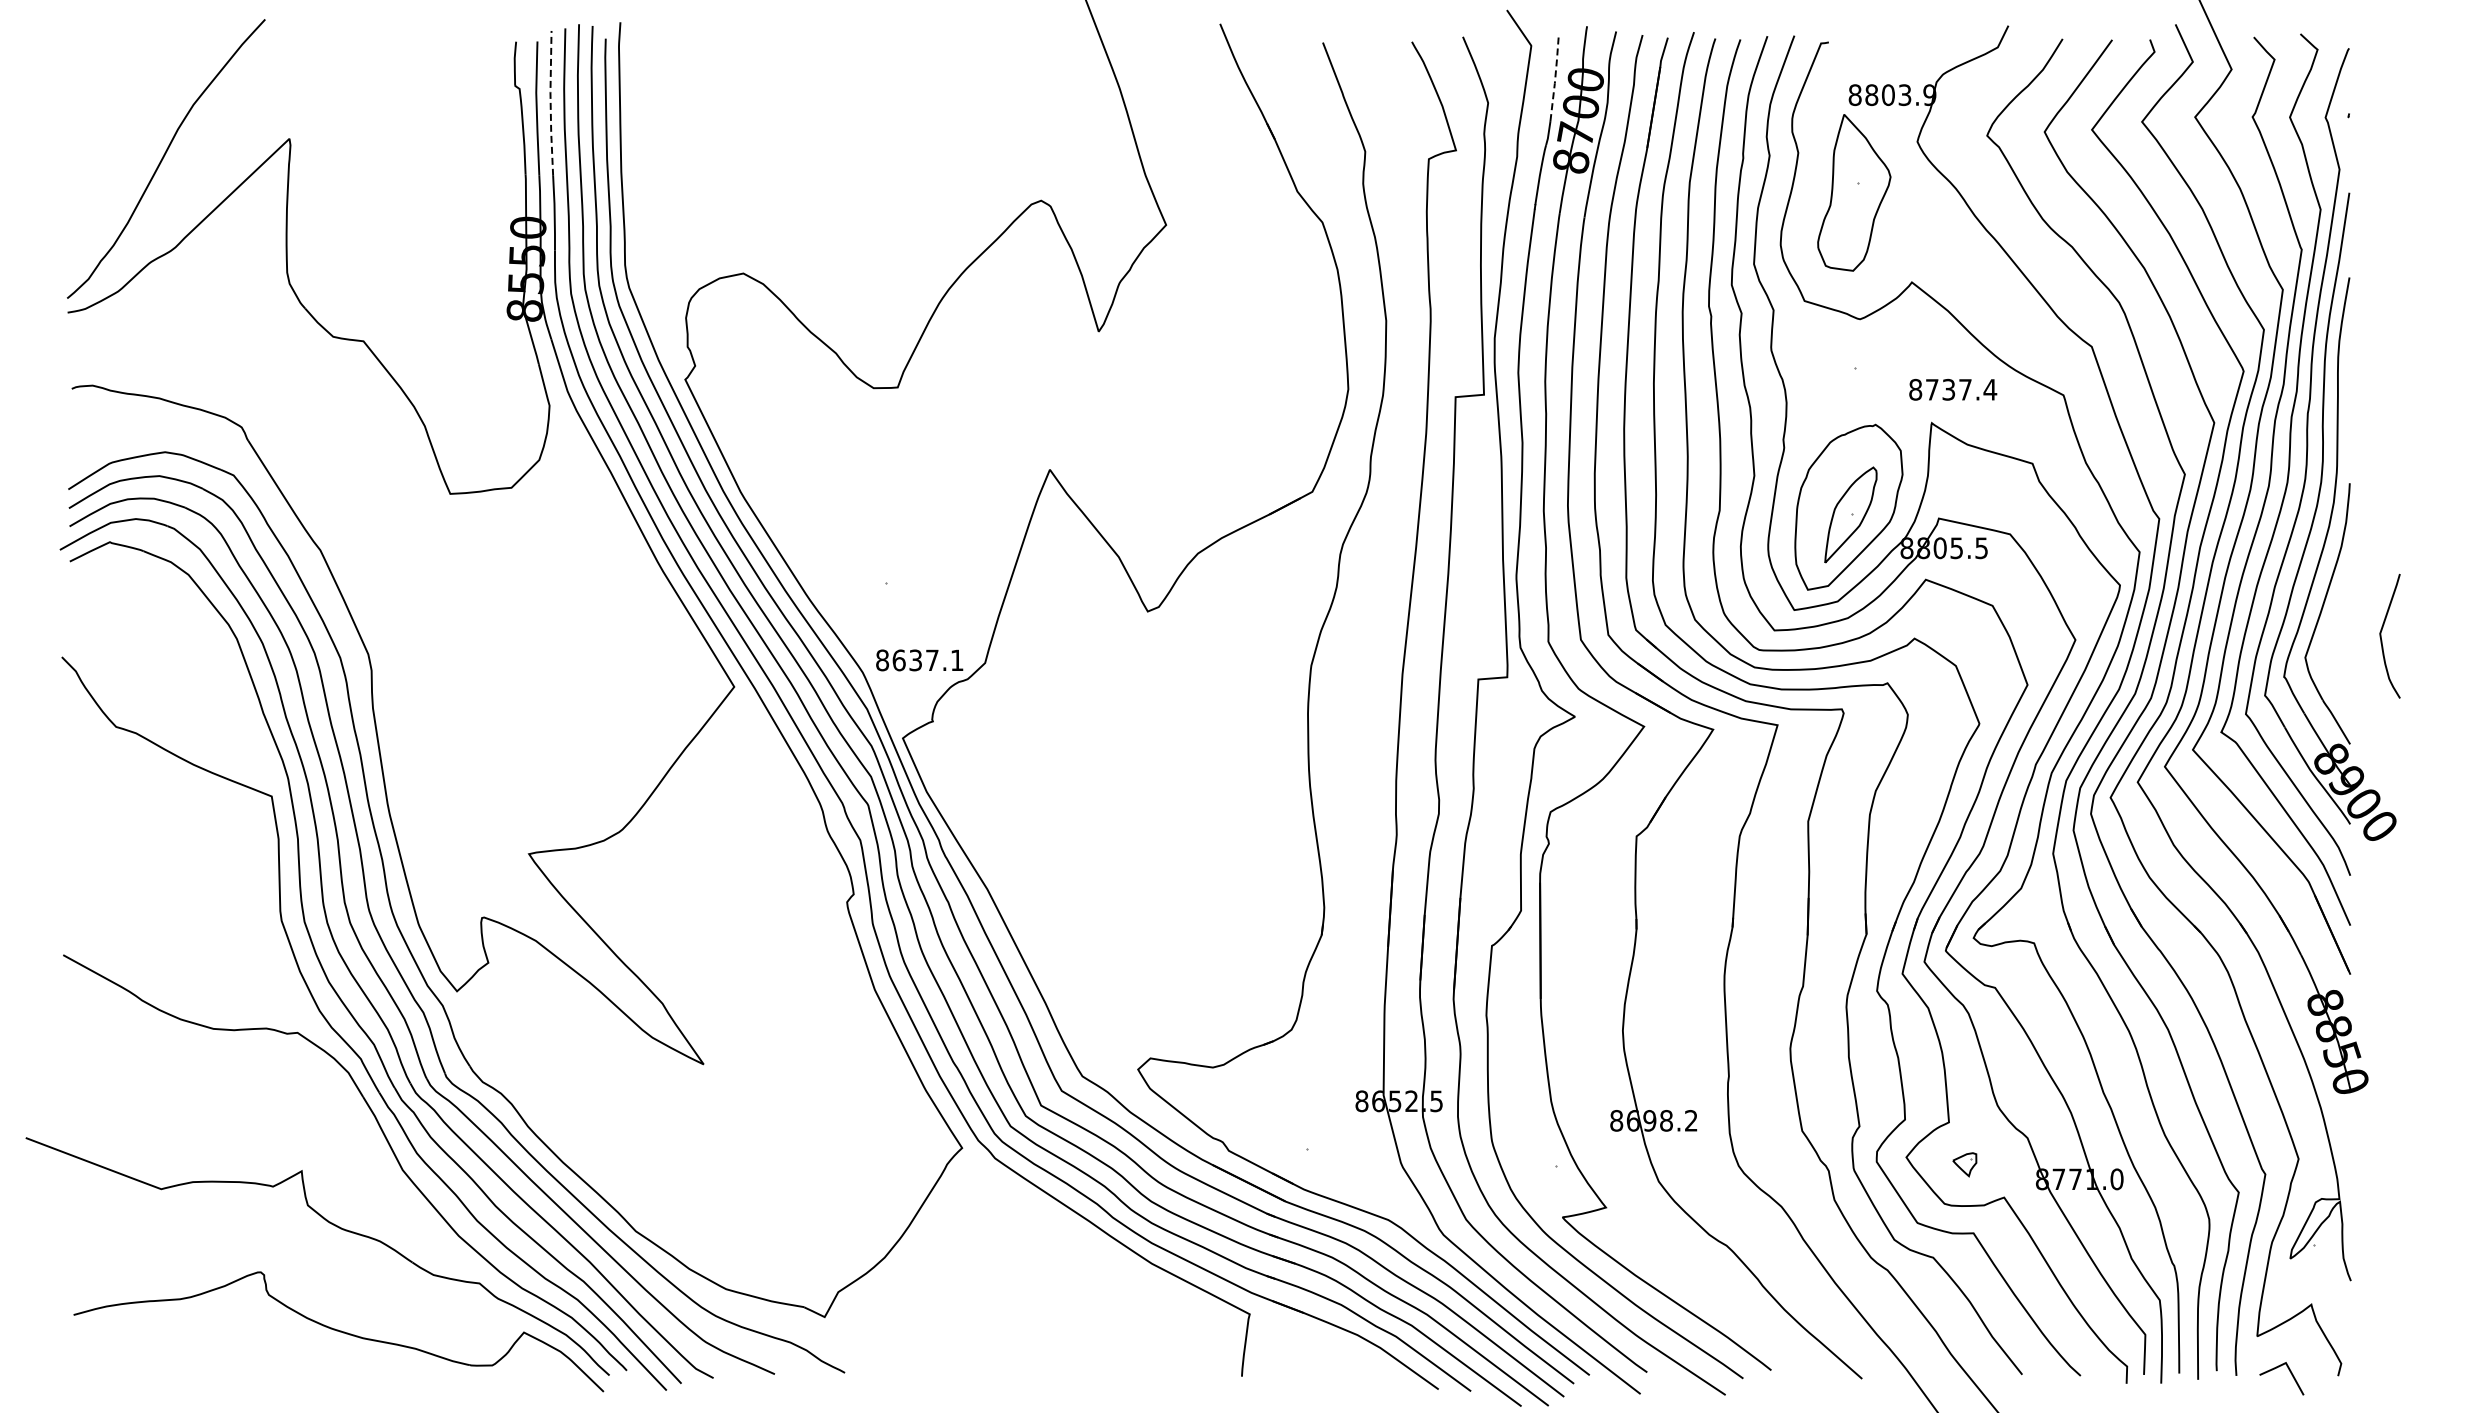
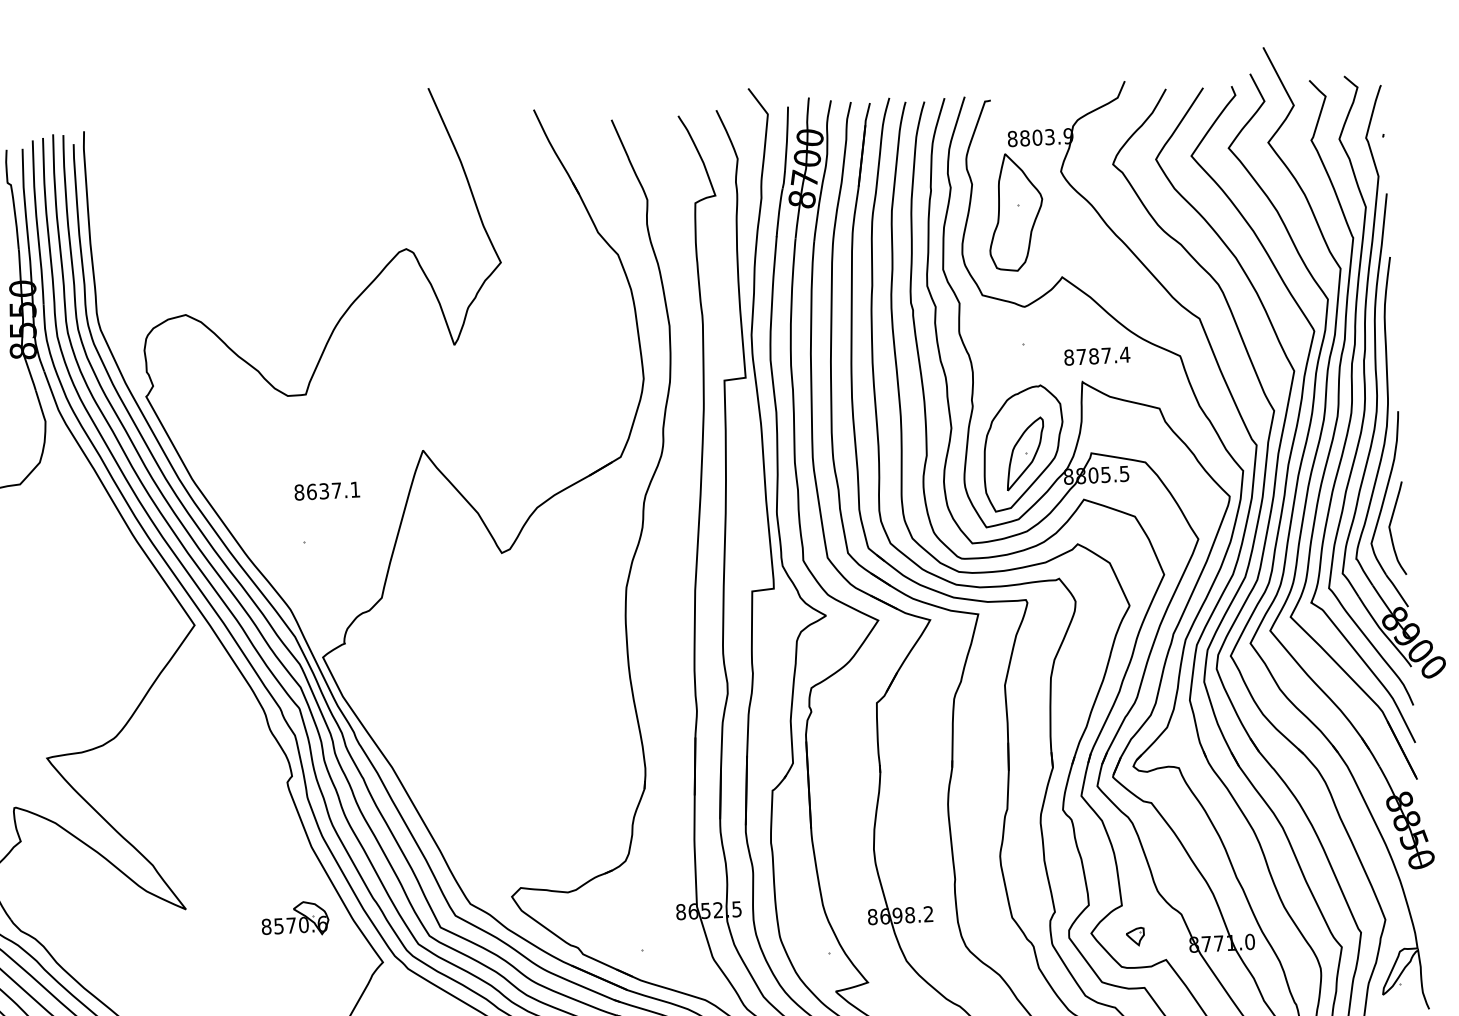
line: (1555, 78) -> (787, 137), dashed -> solid
line: (550, 103) -> (34, 194), dashed -> solid
text: (1948, 389) -> (1093, 356), 8737.4 -> 8787.4
curve: (2381, 635) -> (1390, 528), moved
text: (919, 660) -> (327, 491), moved
part: (848, 1084) -> (295, 919), added

